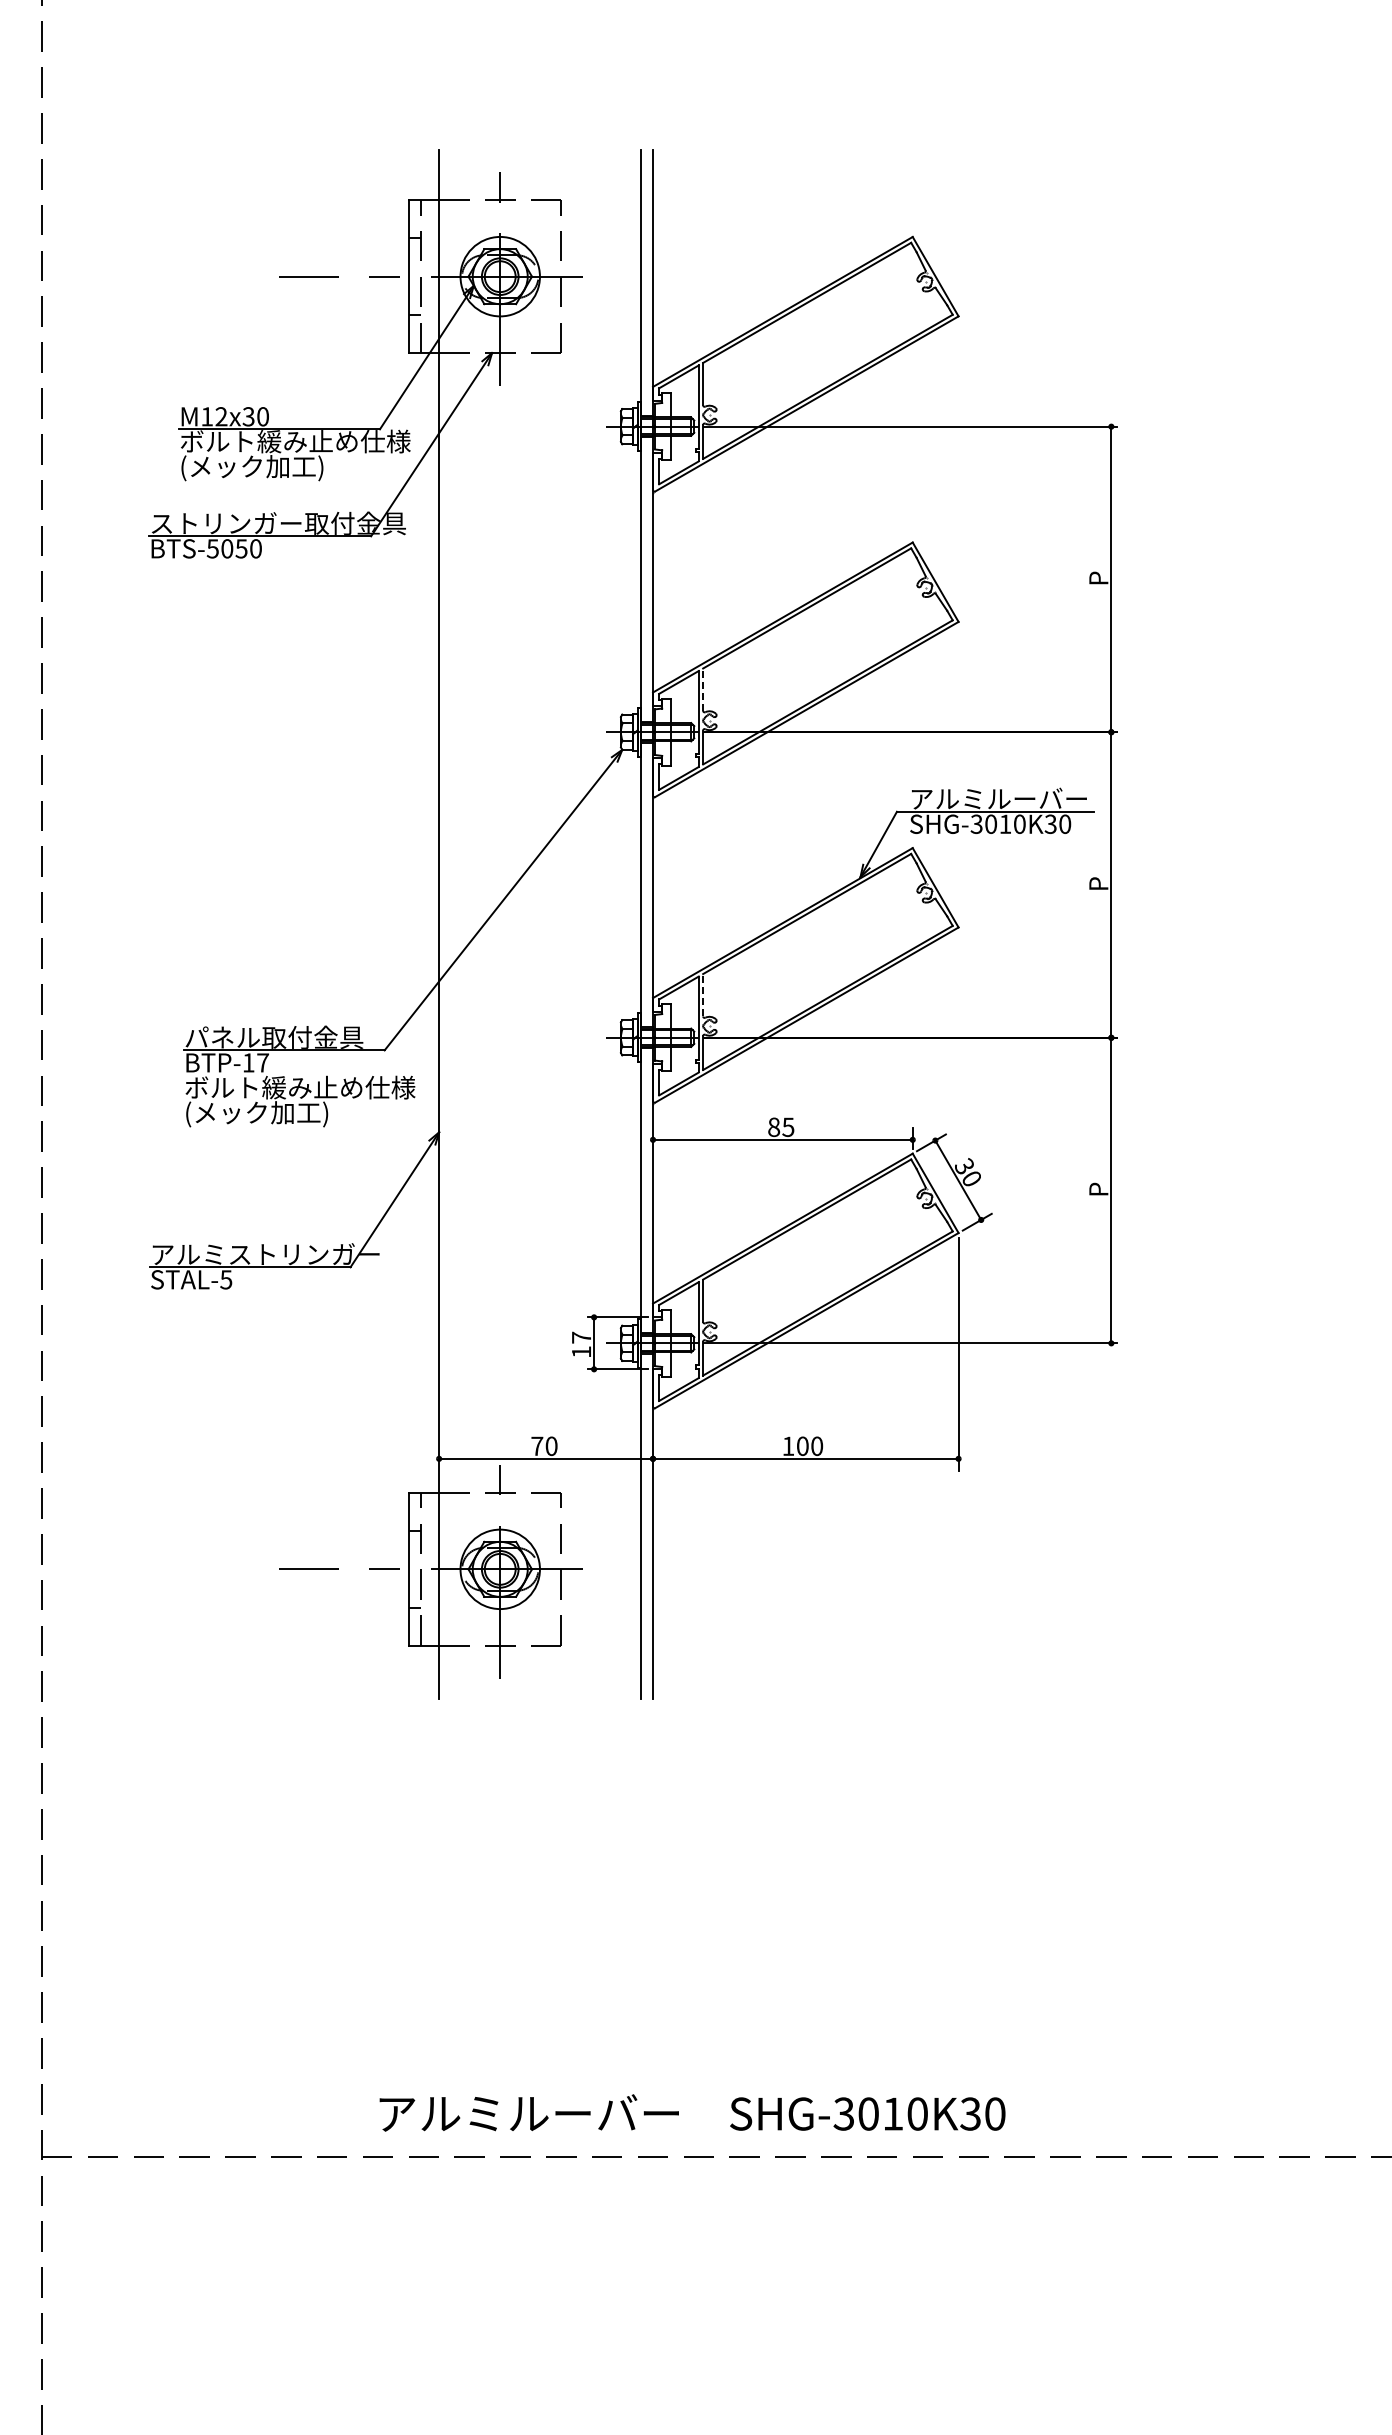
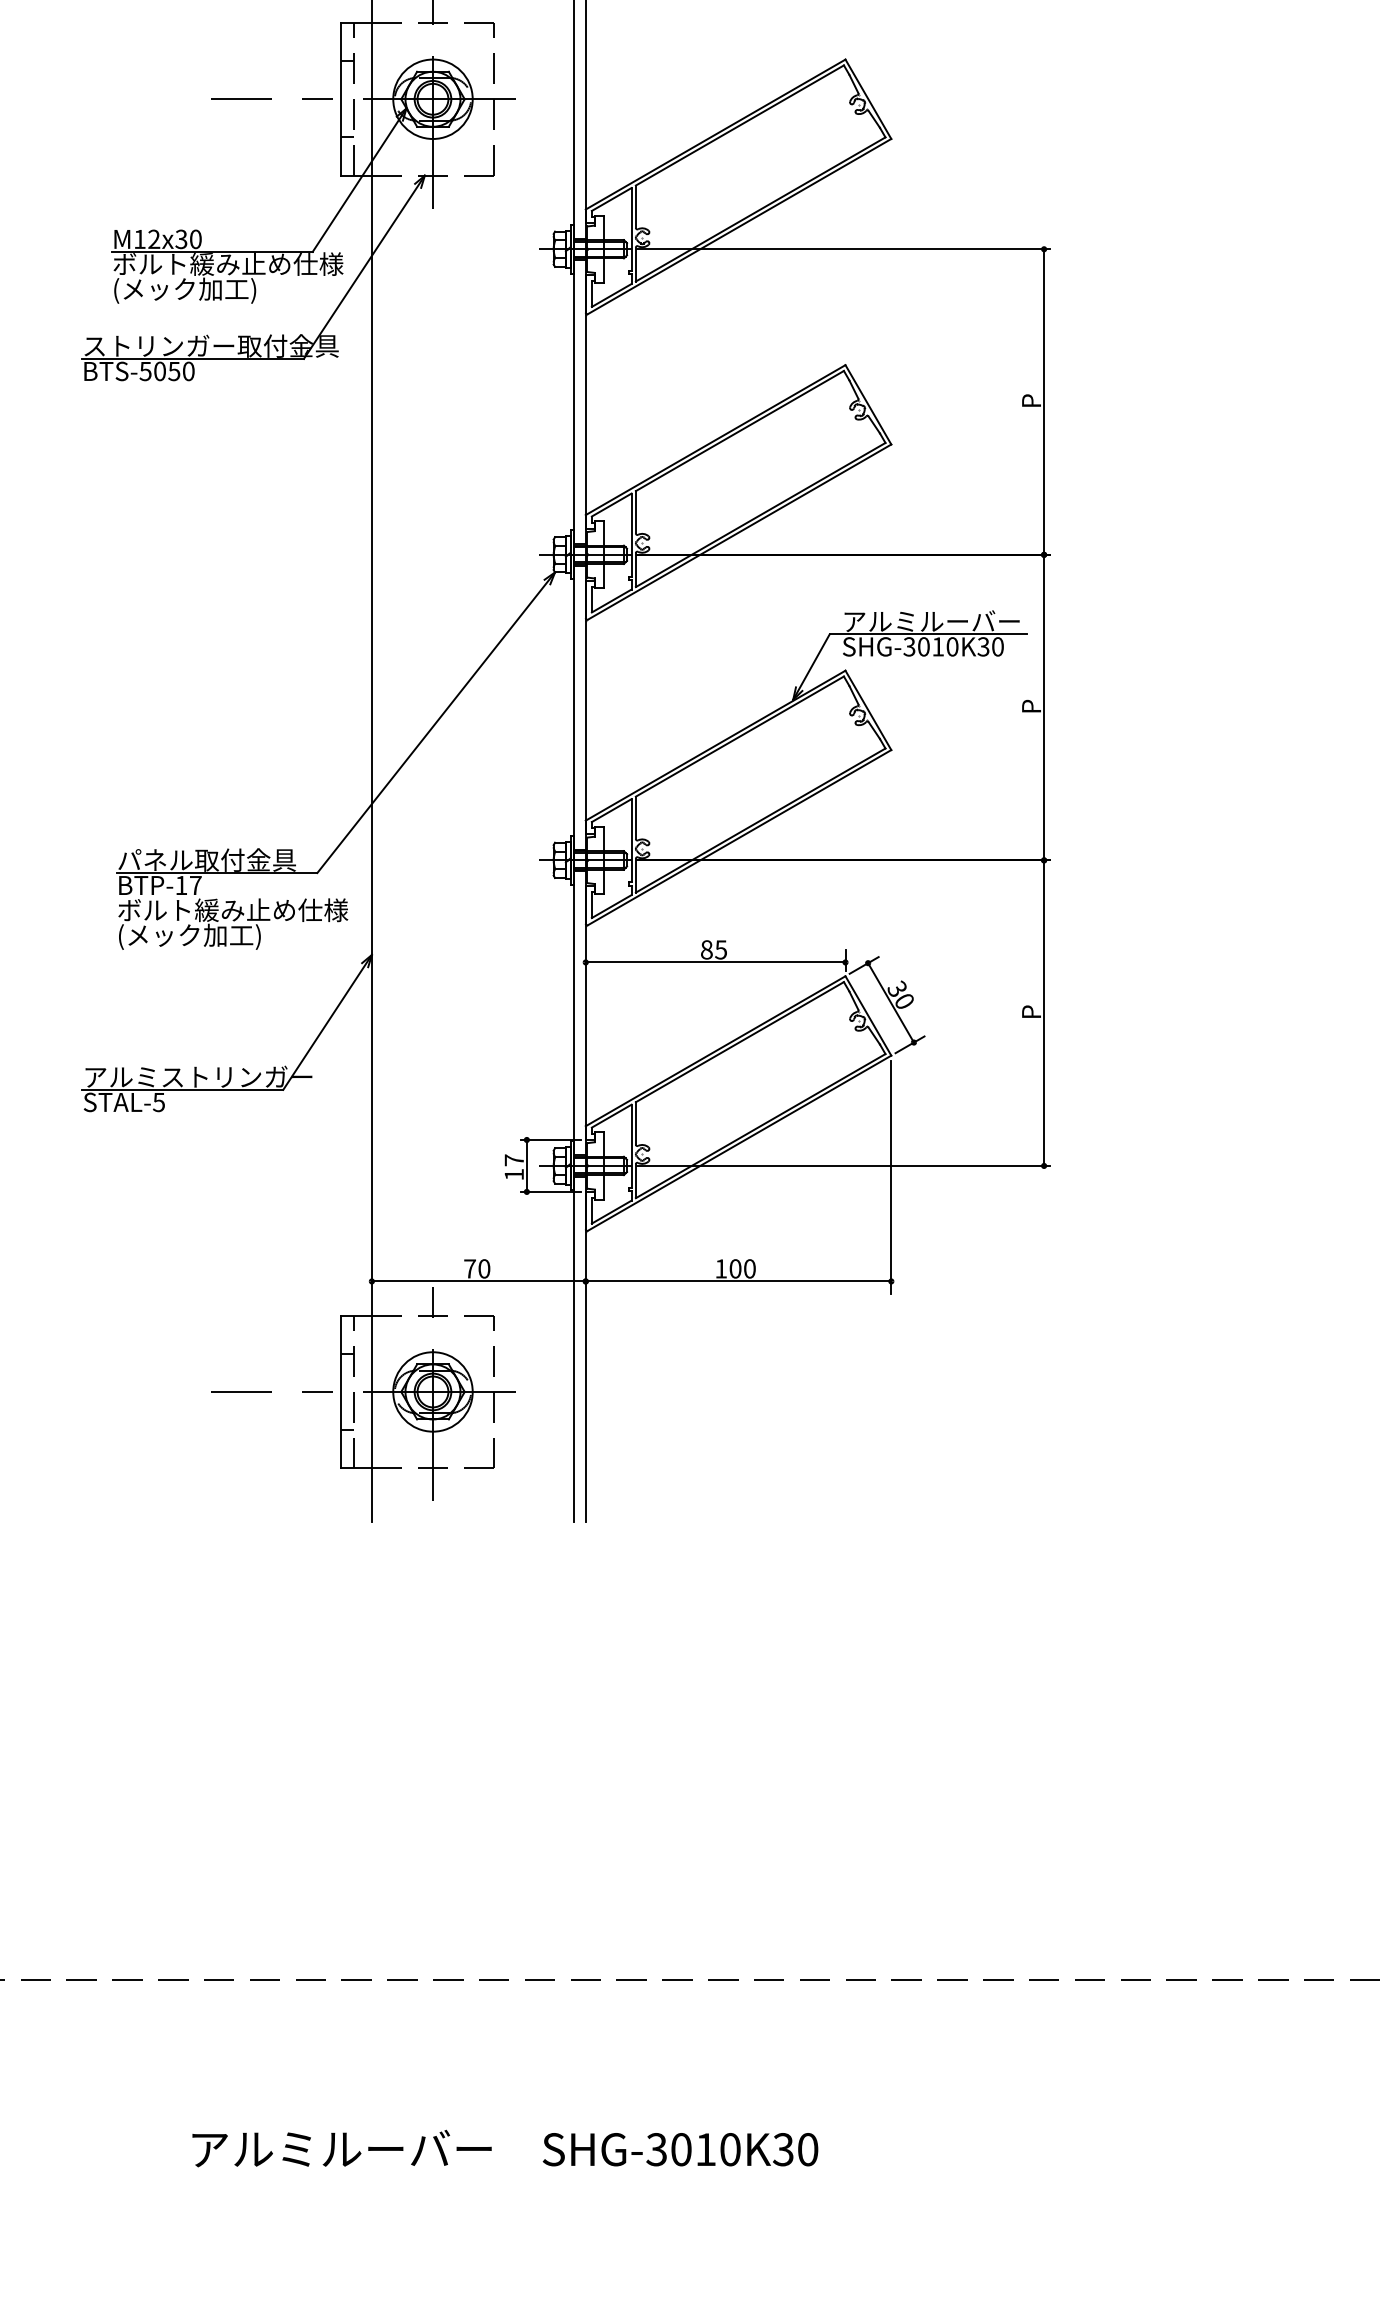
line: (703, 689) -> (636, 512), dashed -> solid
line: (703, 994) -> (636, 817), dashed -> solid
text: (692, 2112) -> (505, 2148), moved

